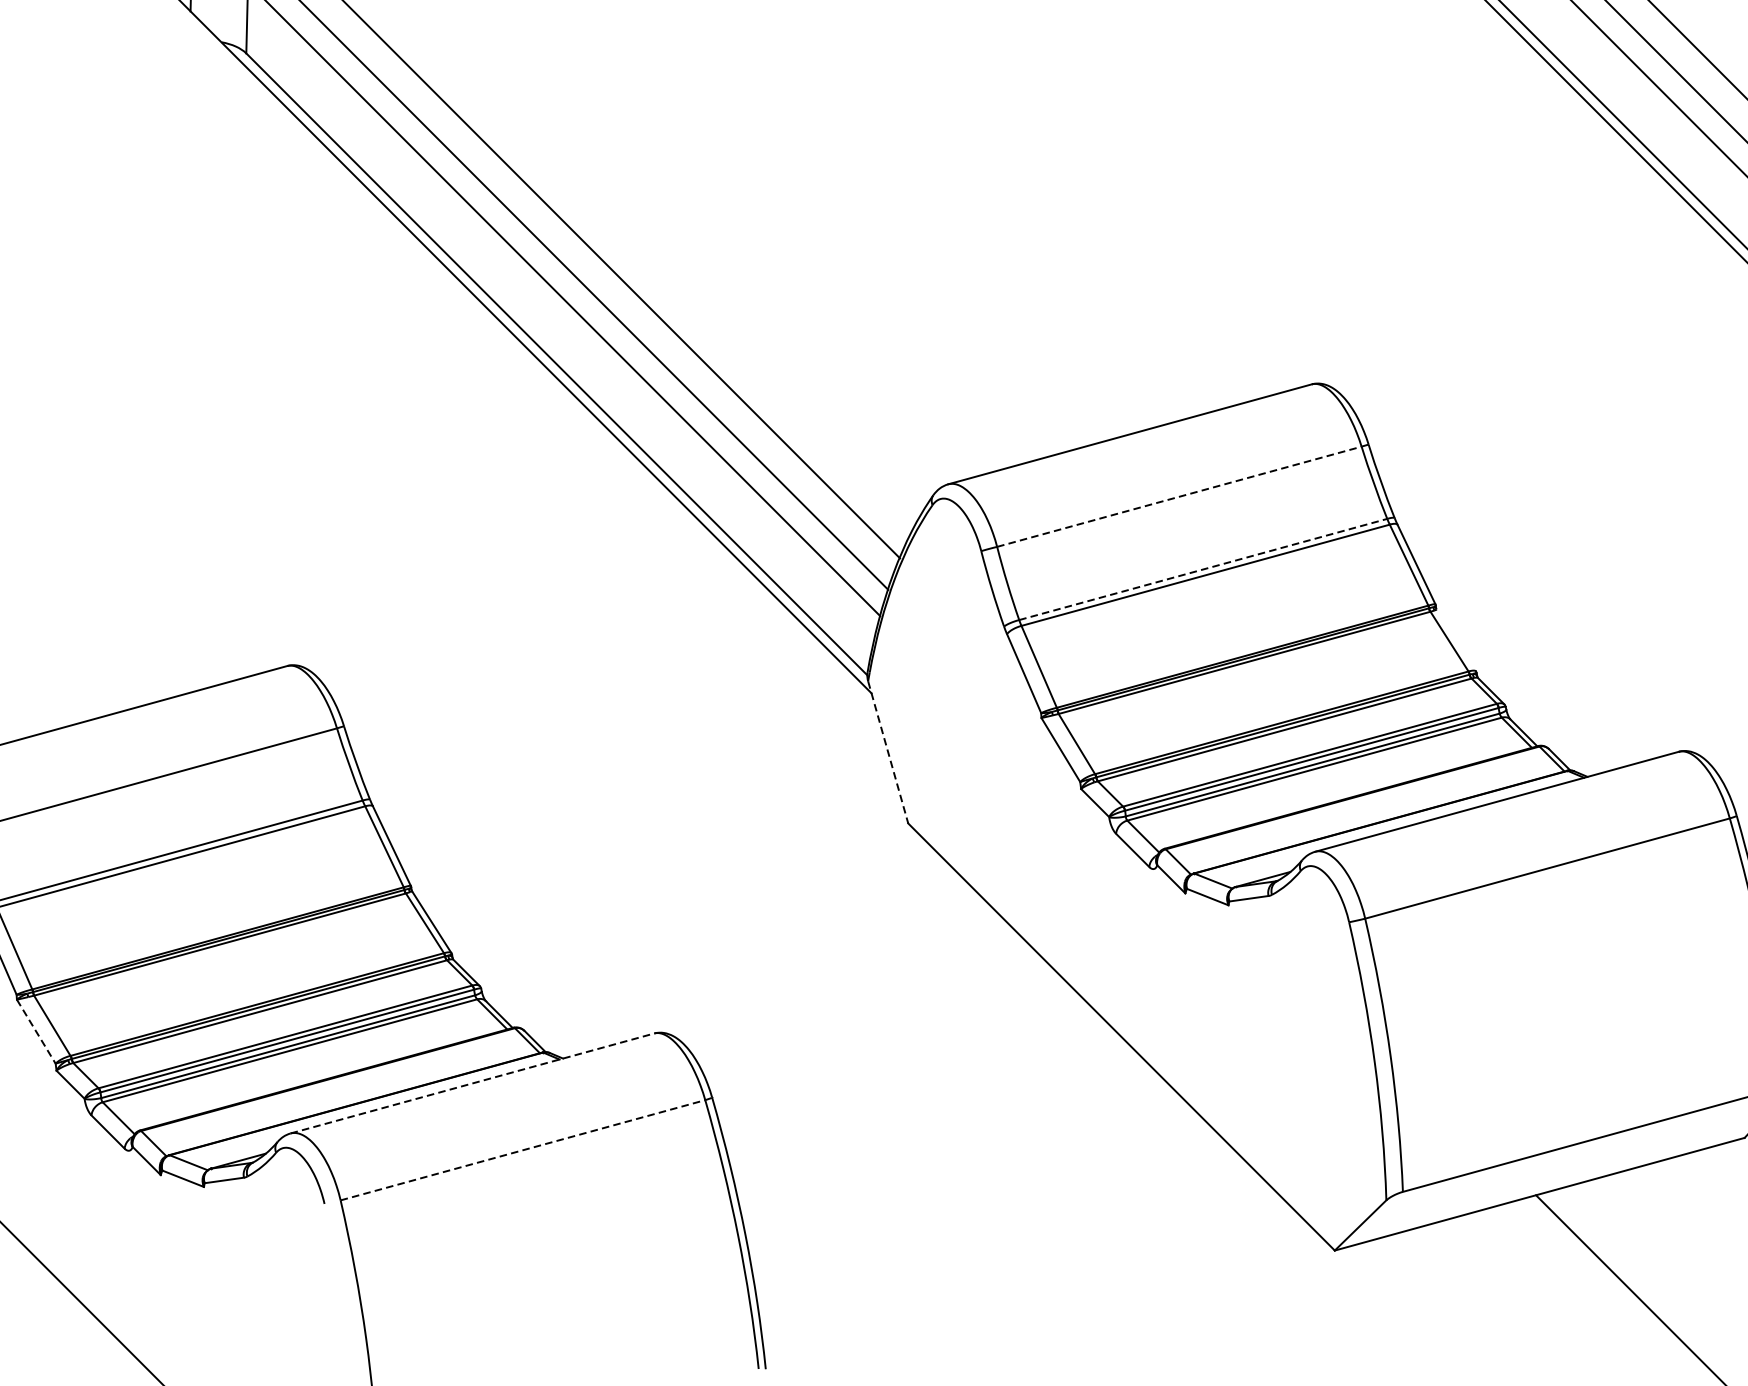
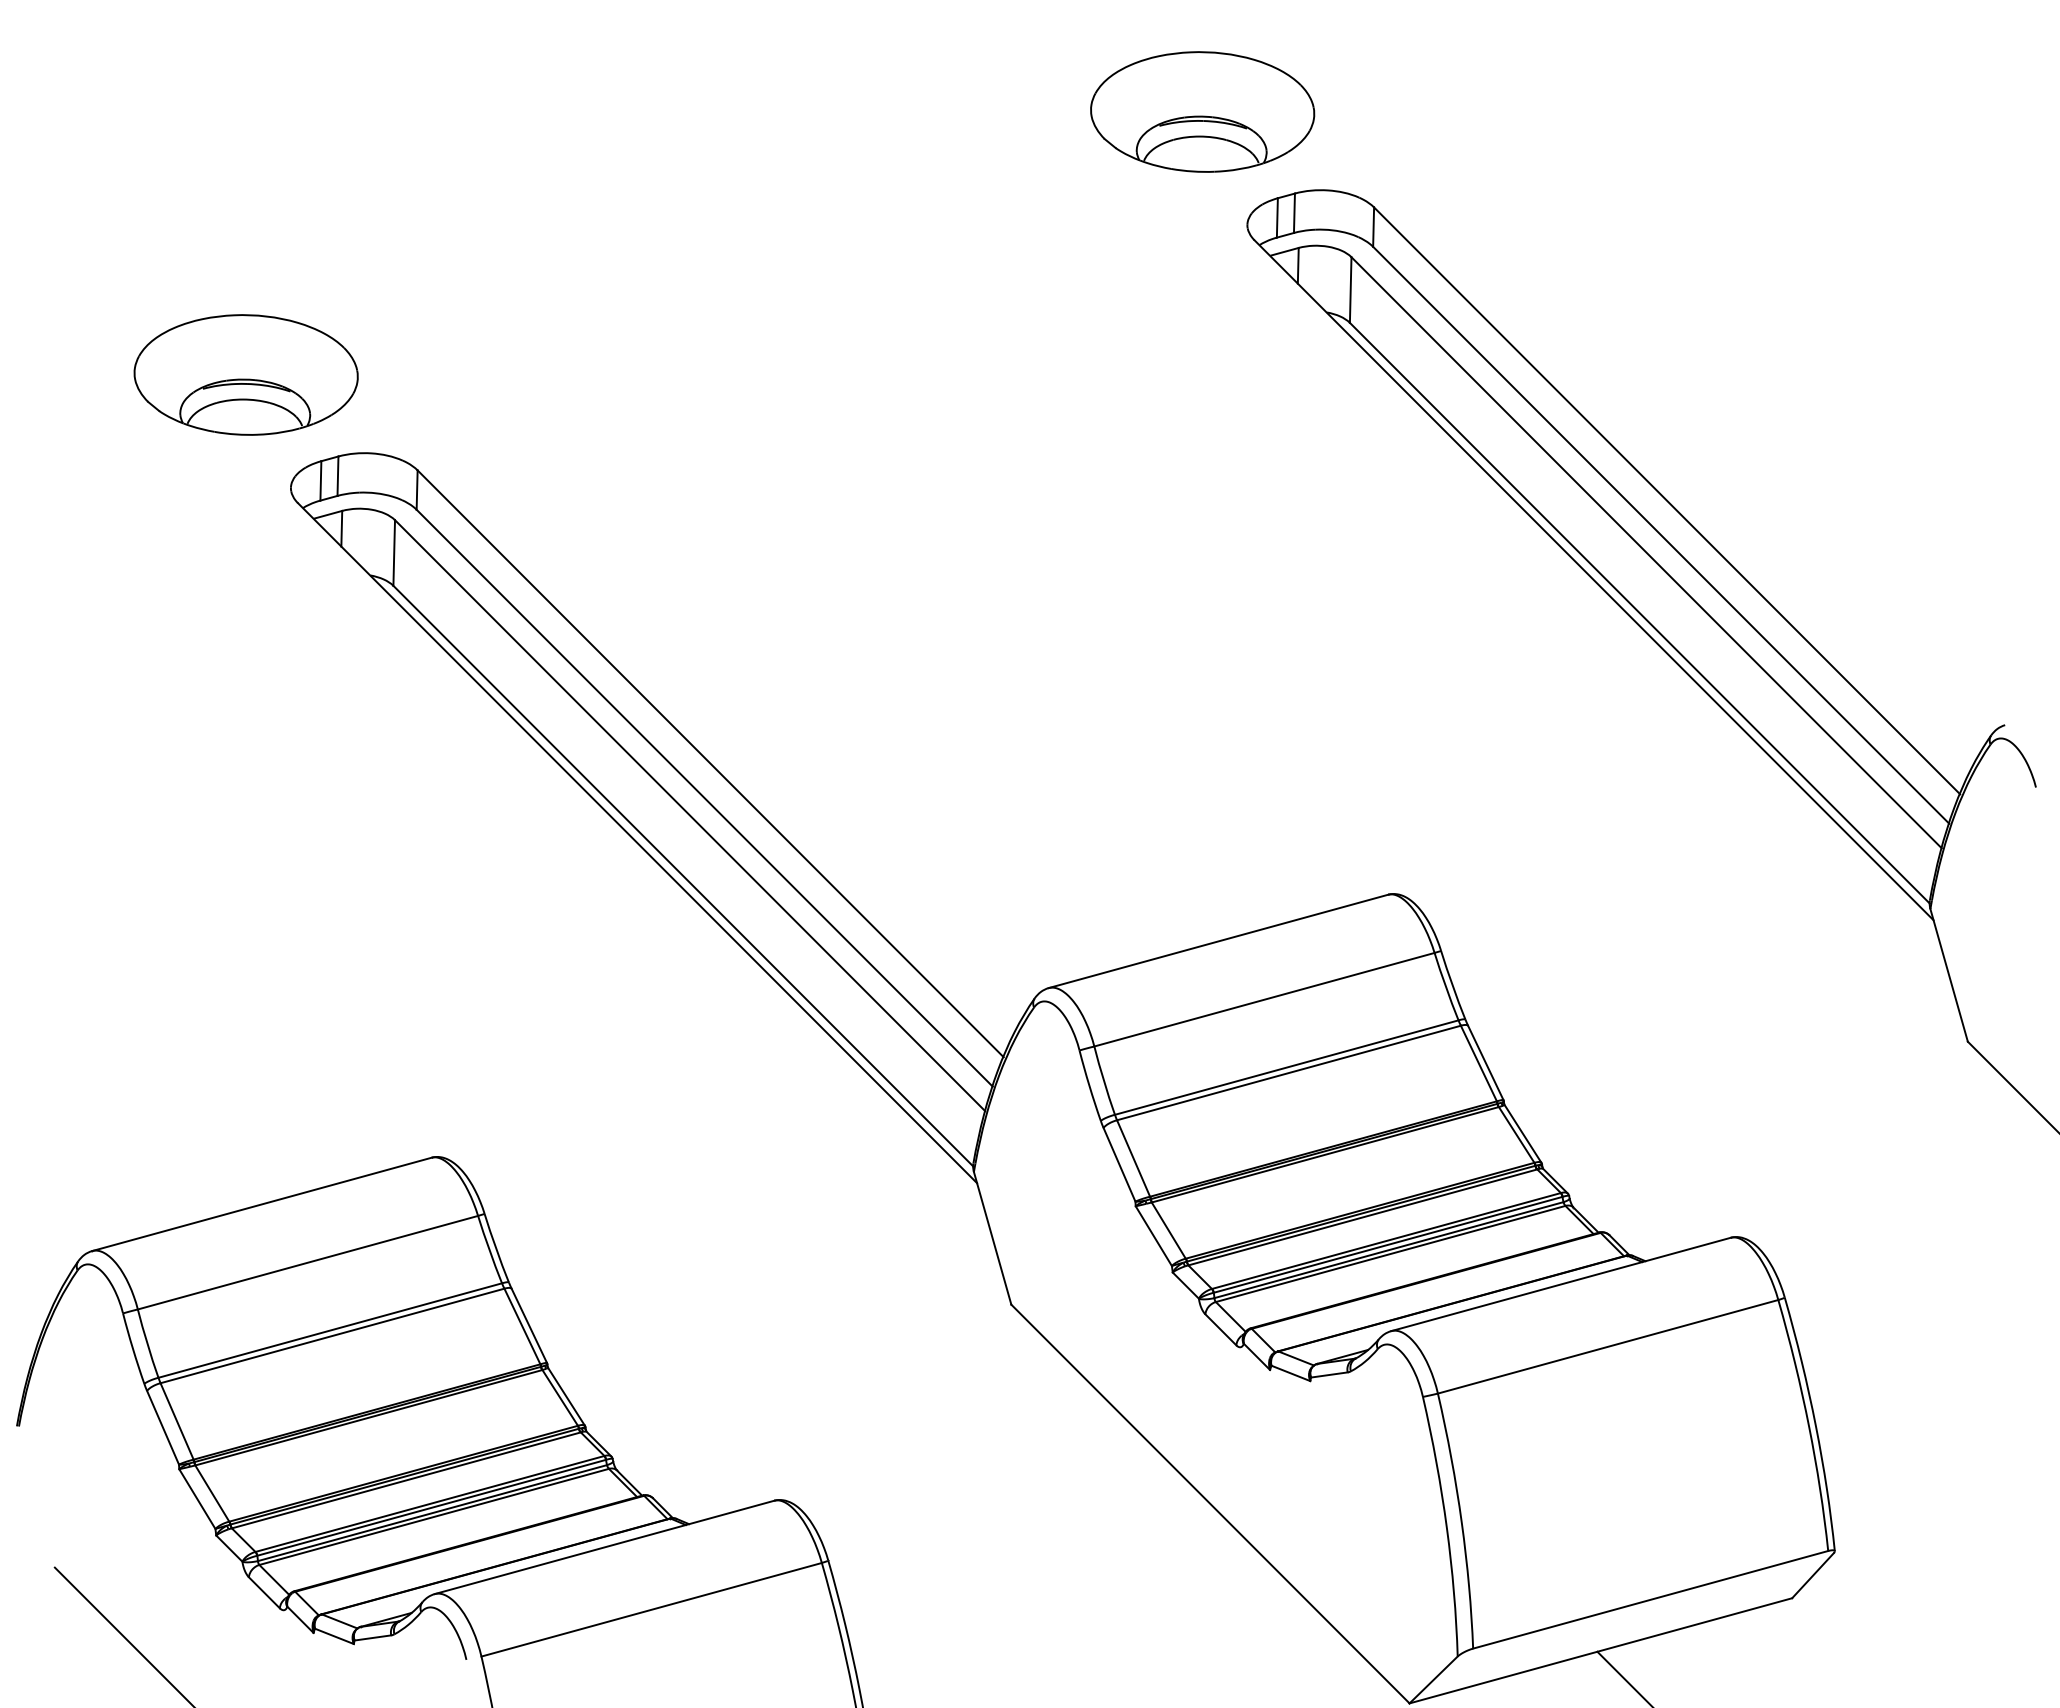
line: (1179, 496) -> (1264, 999), dashed -> solid
line: (1204, 569) -> (1287, 1067), dashed -> solid
line: (1455, 640) -> (1522, 1133), added
line: (888, 752) -> (992, 1238), dashed -> solid
line: (36, 1032) -> (197, 1499), dashed -> solid
line: (472, 1083) -> (604, 1547), dashed -> solid
line: (522, 1149) -> (651, 1609), dashed -> solid

